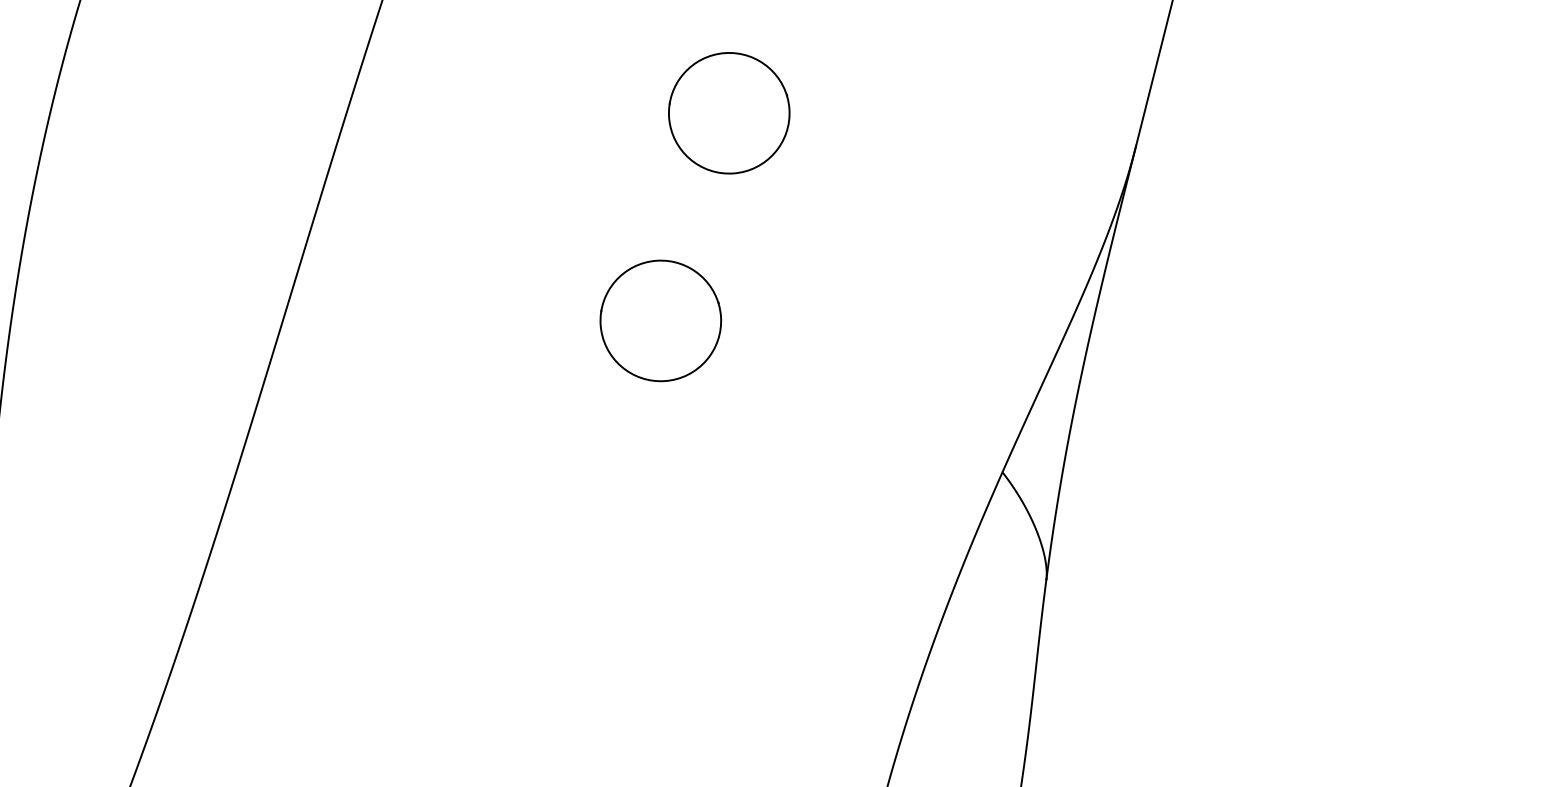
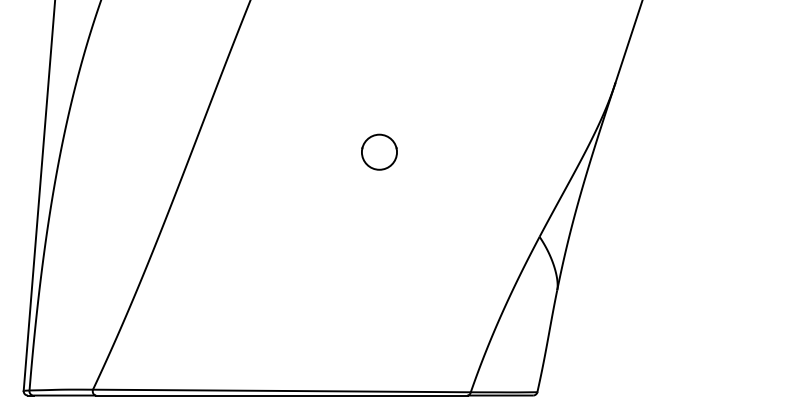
part: (729, 112) -> (419, 53), removed
circle: (660, 321) -> (379, 152), size x0.6

